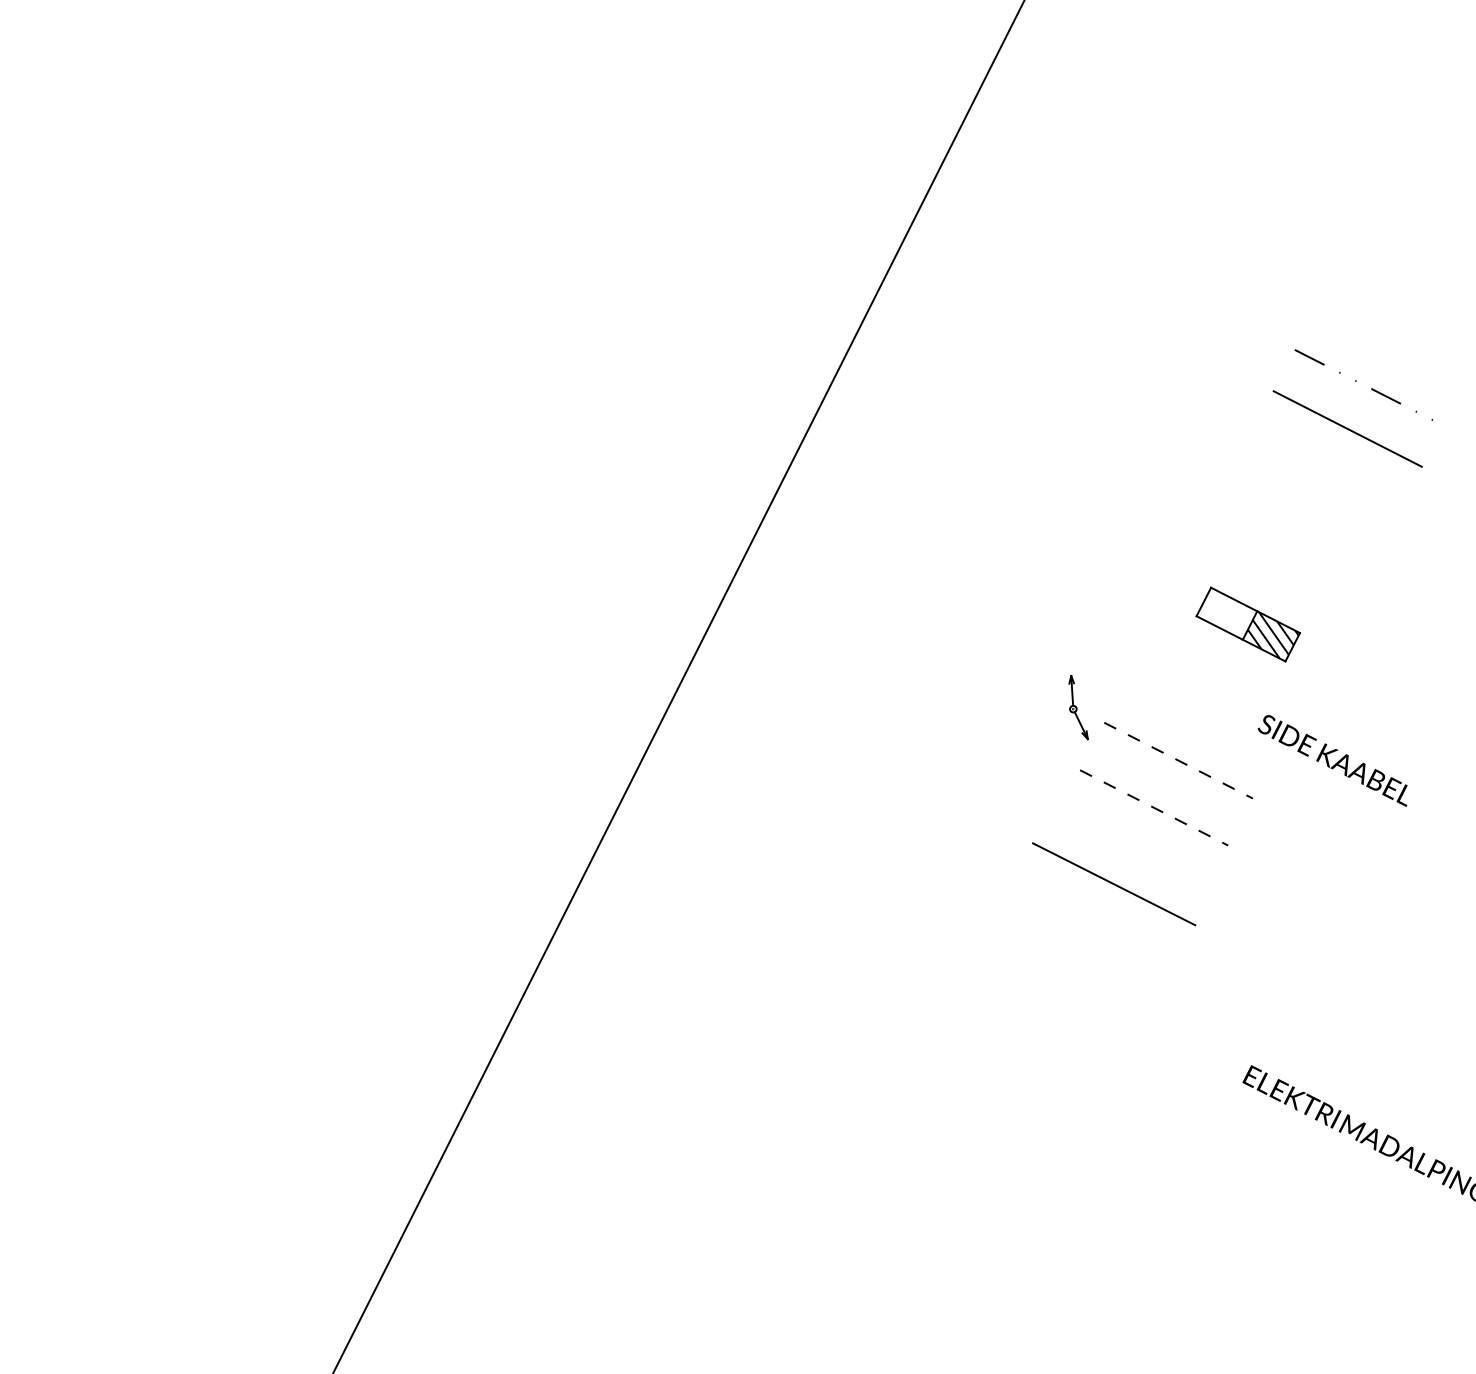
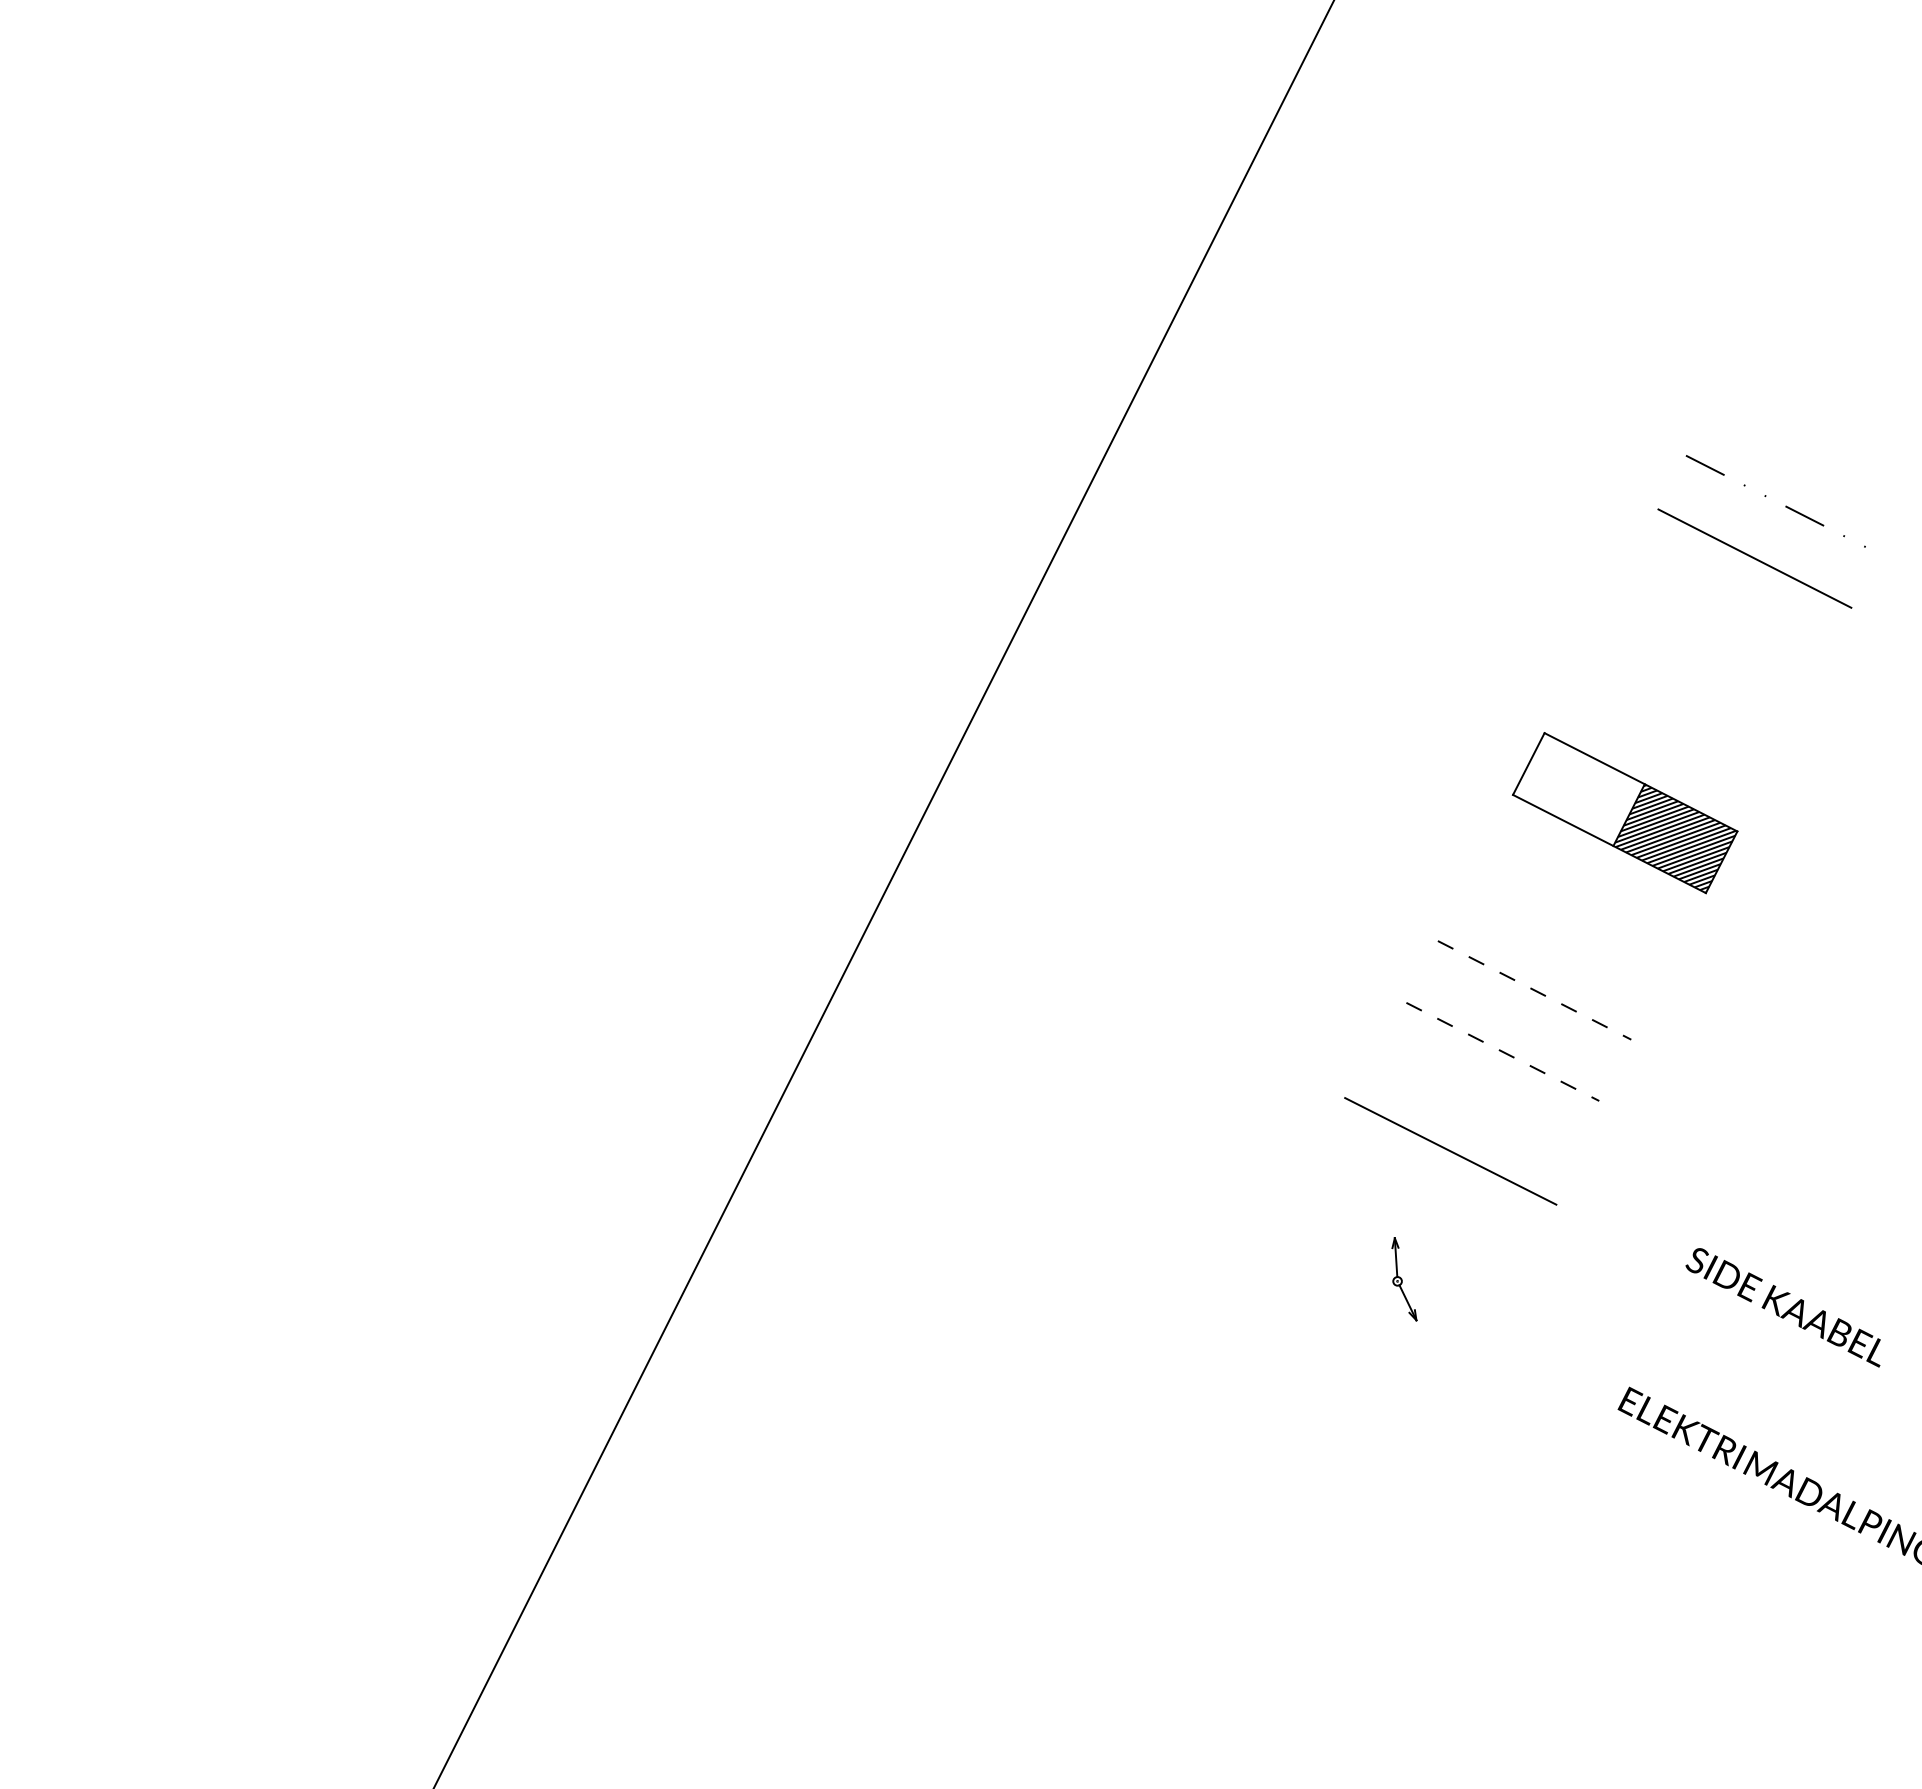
part: (1248, 624) -> (1625, 813), size x1.67
part: (1078, 707) -> (1404, 1279), moved
text: (1332, 760) -> (1782, 1307), moved

